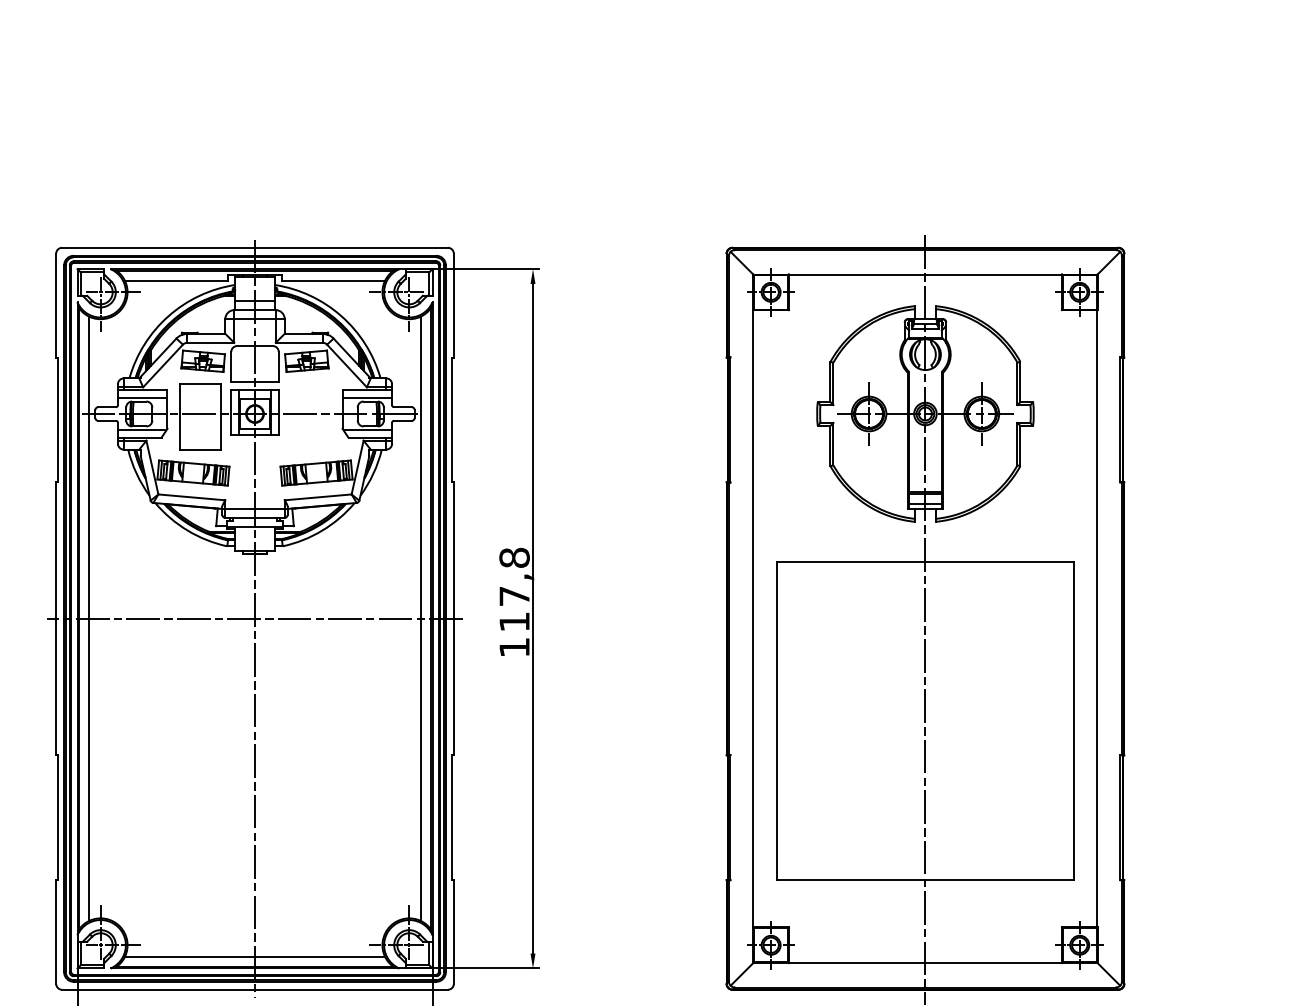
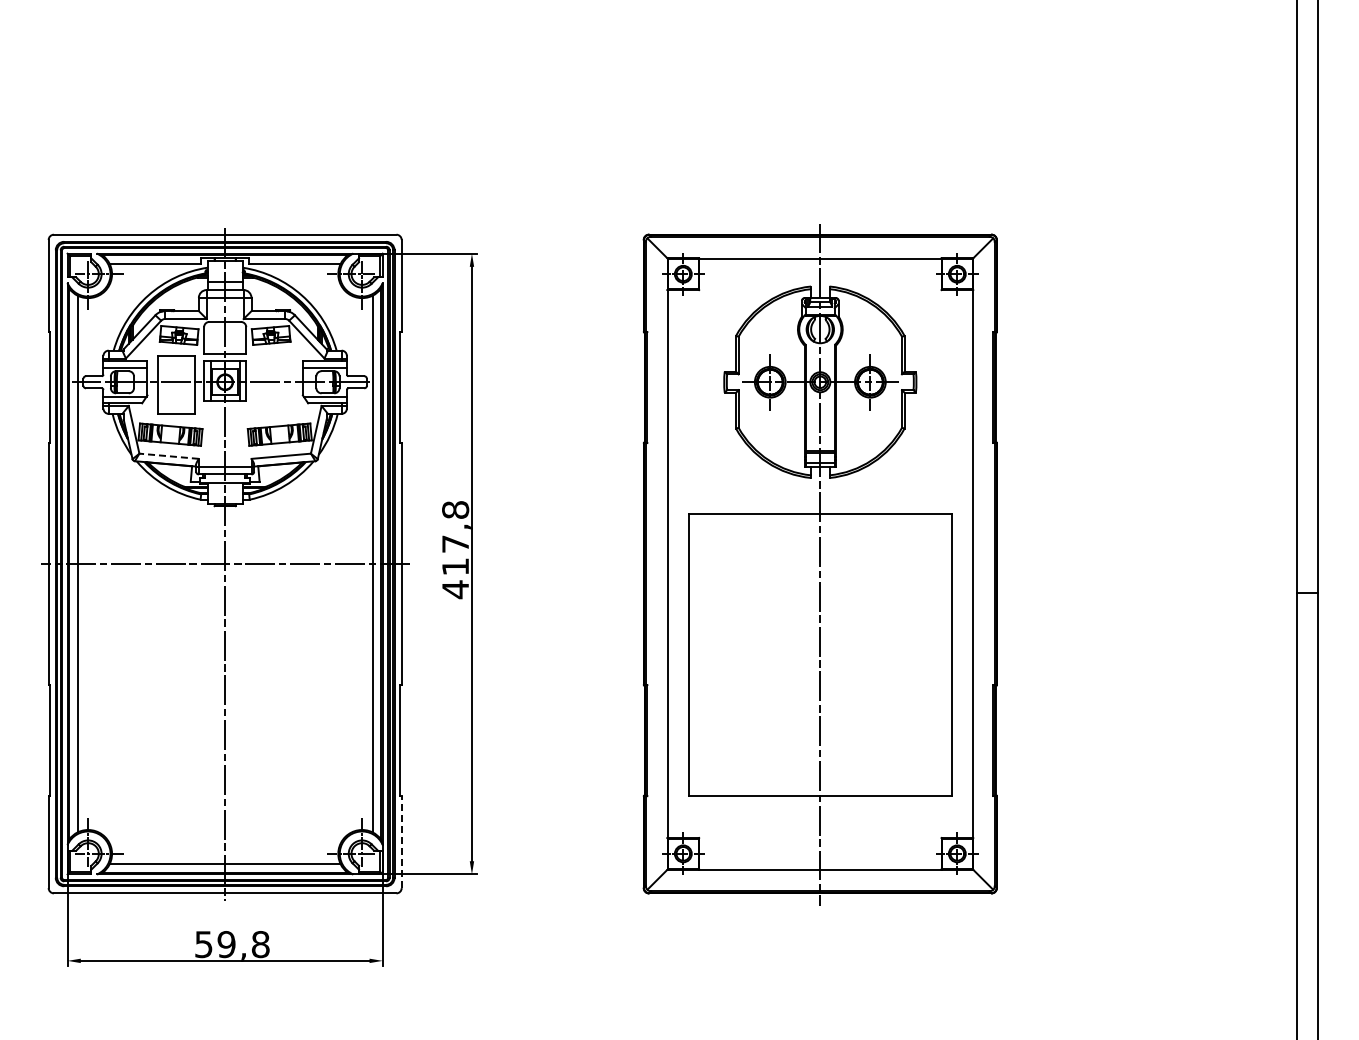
line: (192, 497) -> (169, 456), solid -> dashed
text: (514, 647) -> (455, 589), 117,8 -> 417,8
line: (453, 931) -> (401, 841), solid -> dashed

